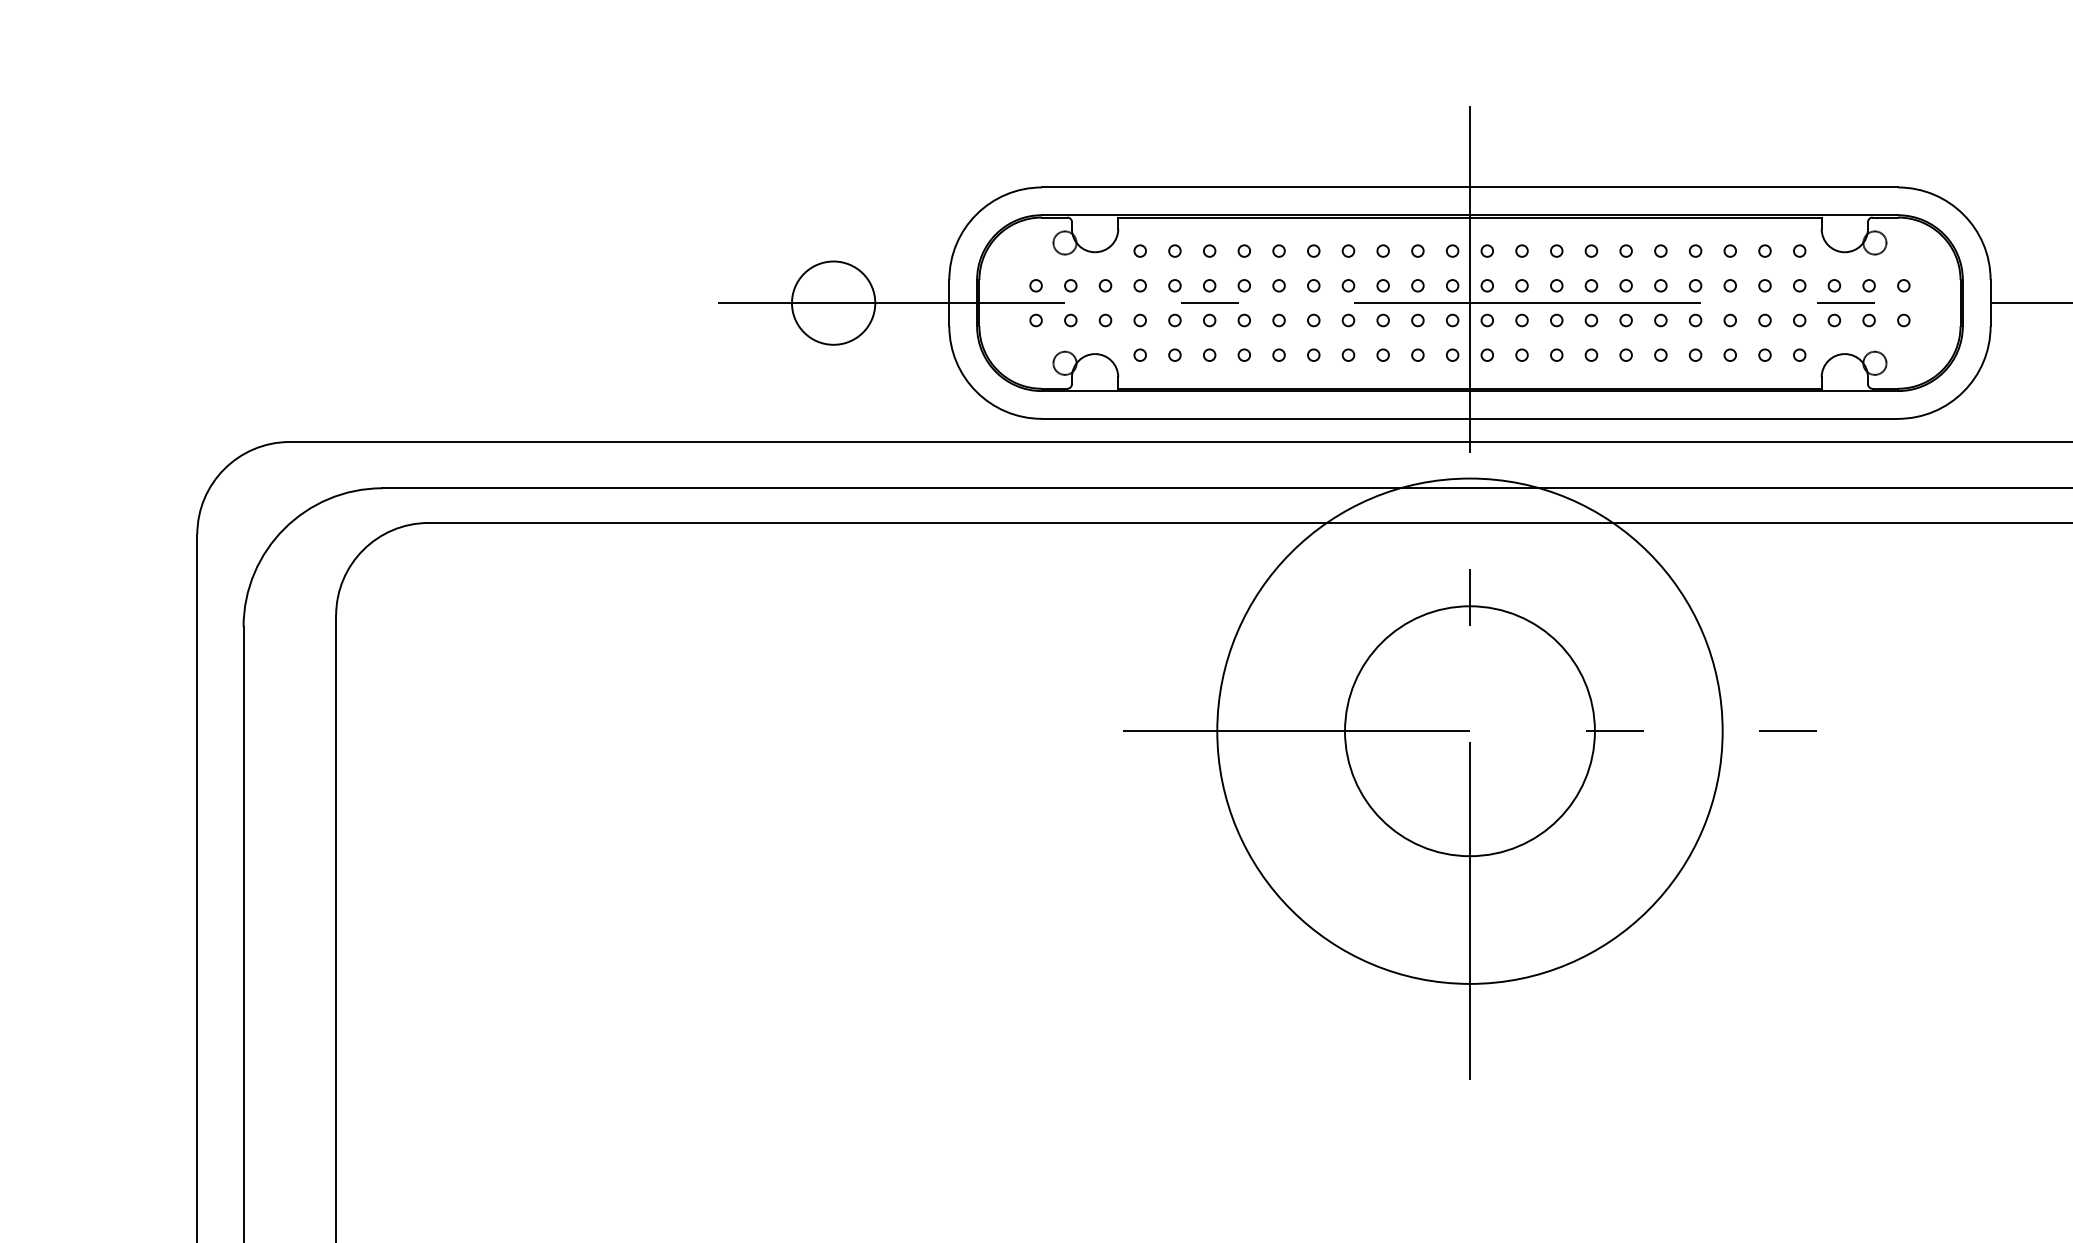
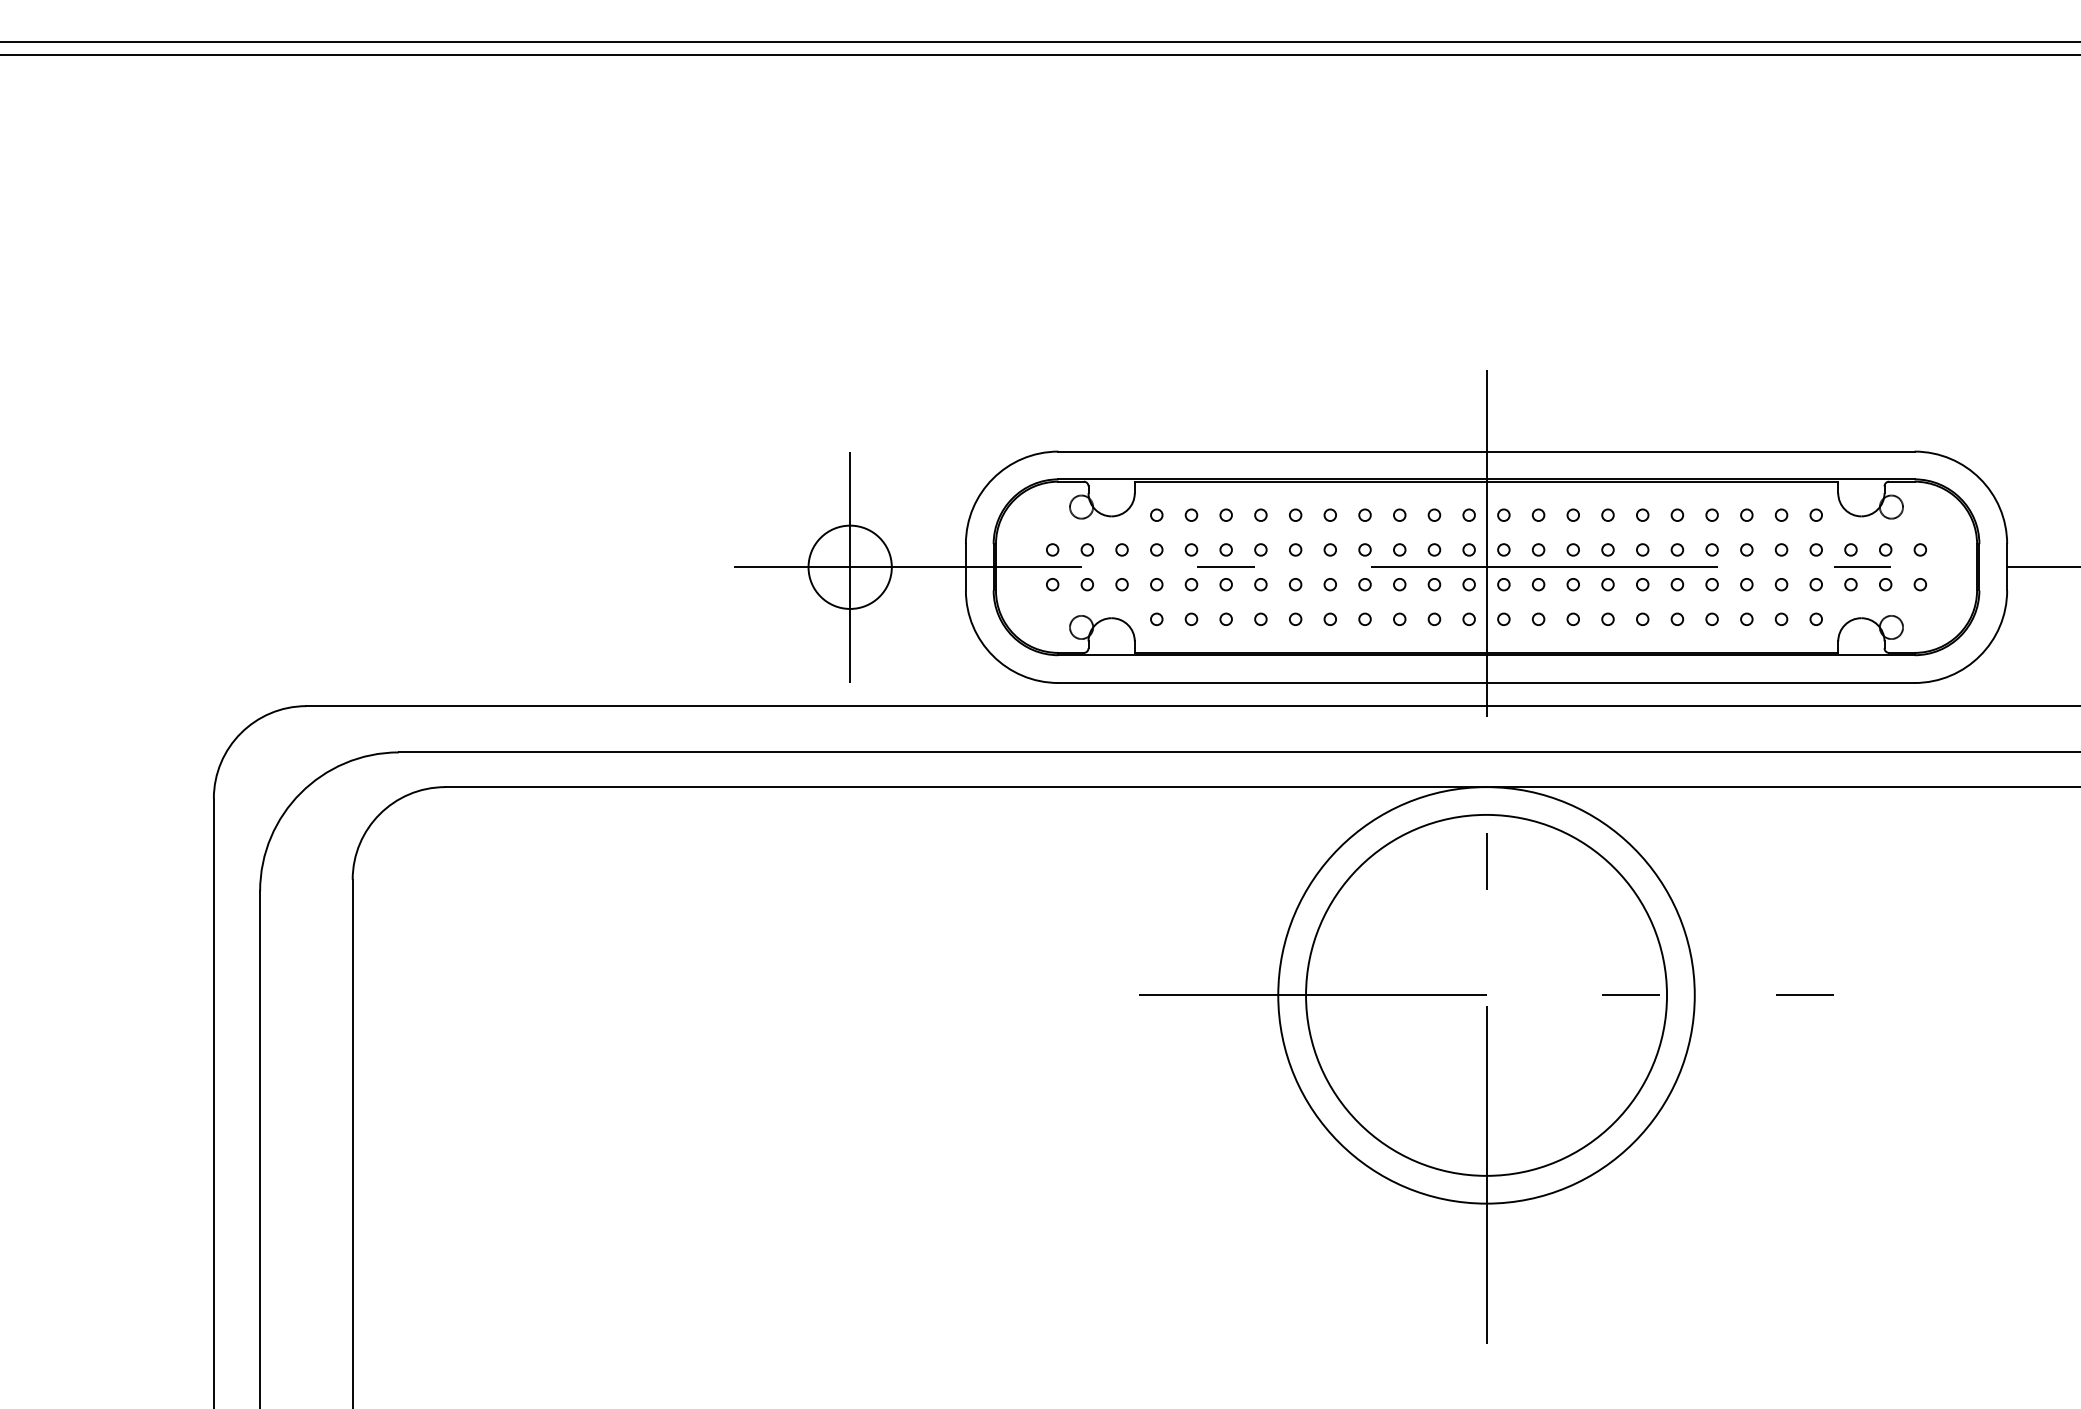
line: (833, 303) -> (850, 567), added
circle: (1469, 730) -> (1486, 994), size x0.71
circle: (1469, 731) -> (1486, 995), size x1.67

